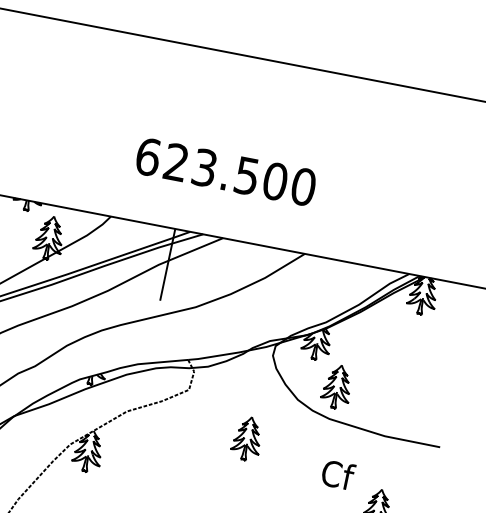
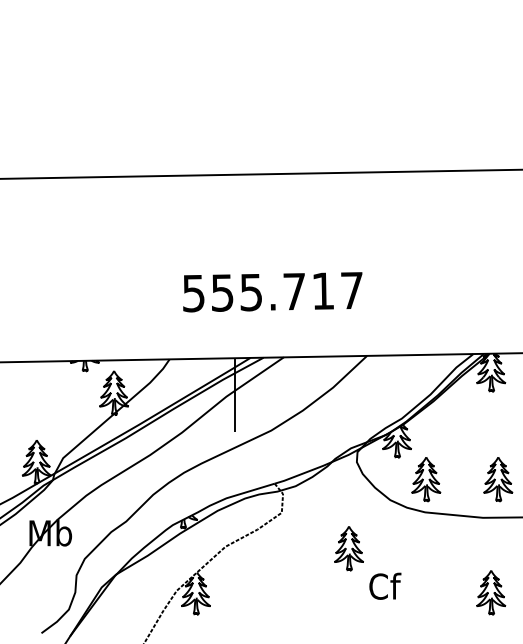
text: (225, 171) -> (272, 291), 623.500 -> 555.717
part: (407, 401) -> (498, 479), added
text: (338, 474) -> (385, 585), moved

